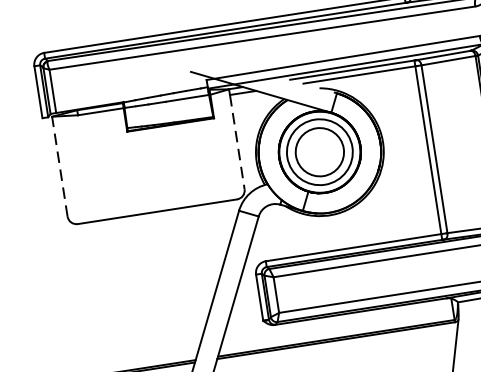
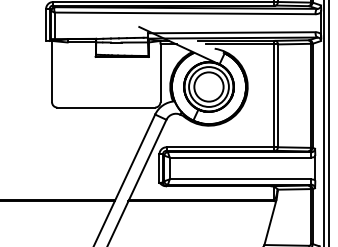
line: (237, 142) -> (160, 73), dashed -> solid
line: (60, 166) -> (52, 71), dashed -> solid

